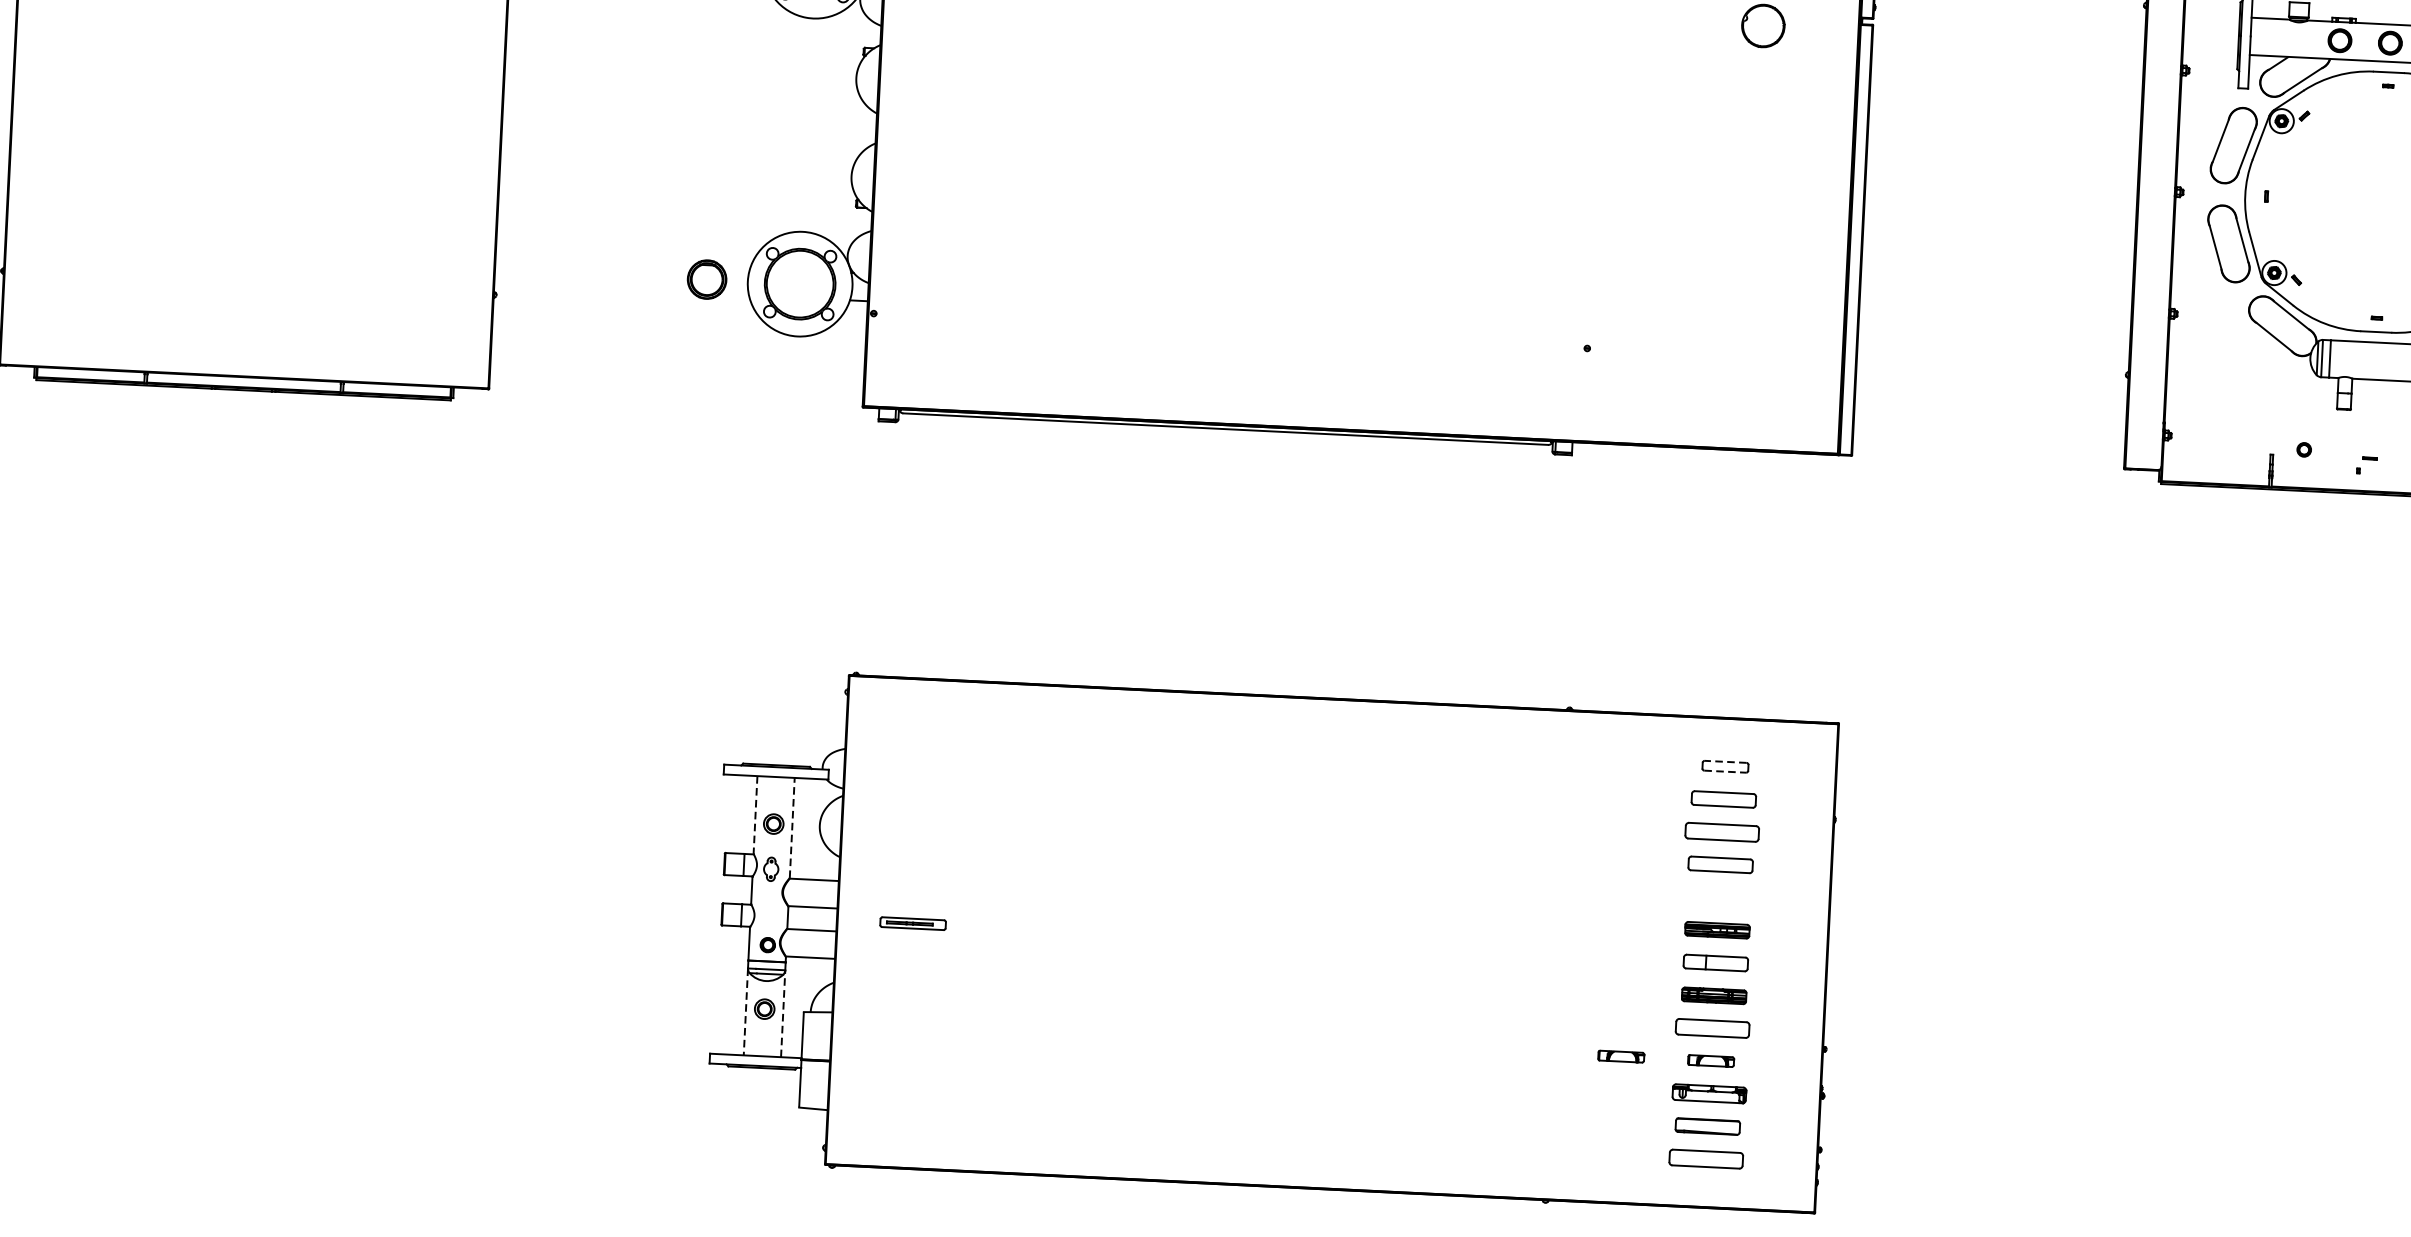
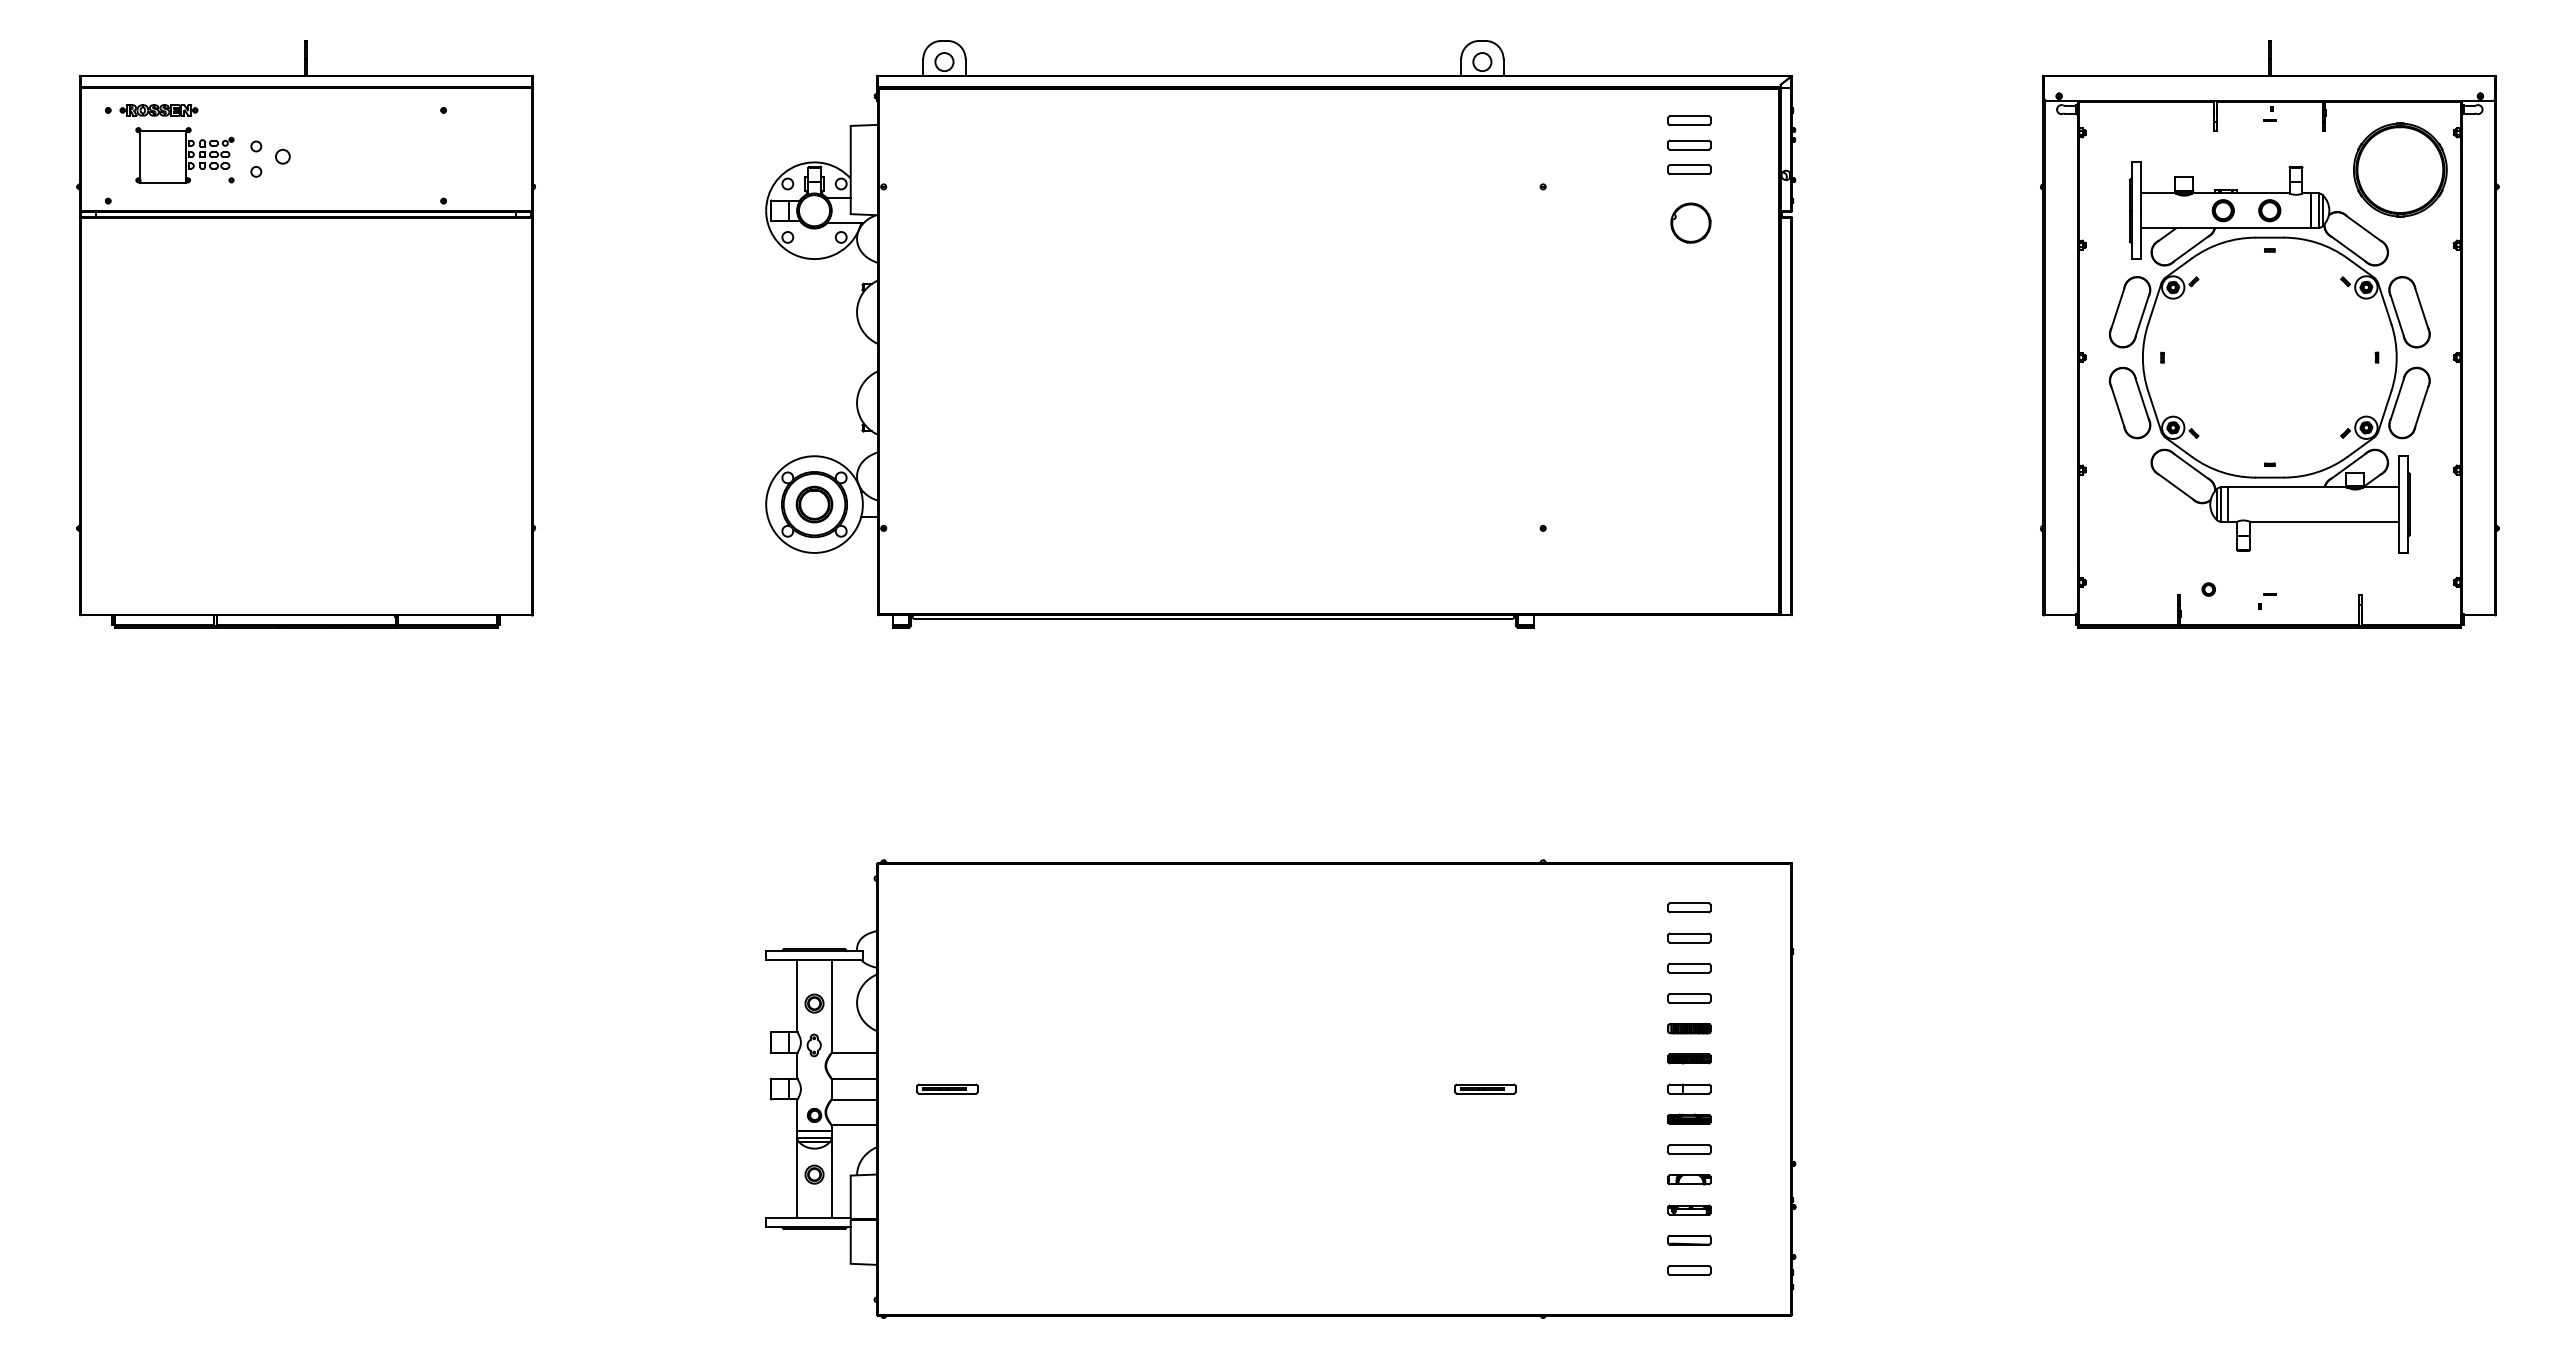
part: (707, 279) -> (814, 504), moved
line: (1724, 762) -> (1688, 903), dashed -> solid
line: (1725, 771) -> (1689, 912), dashed -> solid
part: (1723, 798) -> (1689, 937), size x0.71
line: (755, 815) -> (797, 996), dashed -> solid
line: (792, 827) -> (831, 1005), dashed -> solid
part: (1722, 831) -> (1689, 967), size x0.62
part: (1720, 864) -> (1689, 998), size x0.71
part: (1719, 897) -> (1689, 1028), added
part: (1717, 929) -> (1689, 1058), size x0.71
part: (1495, 951) -> (1485, 1088), added
part: (1715, 962) -> (1689, 1088), size x0.71
part: (1714, 994) -> (1689, 1118), size x0.71
line: (746, 1012) -> (797, 1178), dashed -> solid
line: (782, 1013) -> (831, 1177), dashed -> solid
part: (1712, 1028) -> (1689, 1149), size x0.62
part: (1621, 1056) -> (1606, 1179), removed
part: (1709, 1093) -> (1689, 1209), size x0.62
part: (1708, 1125) -> (1689, 1239), size x0.71
part: (1706, 1159) -> (1689, 1270), size x0.62

